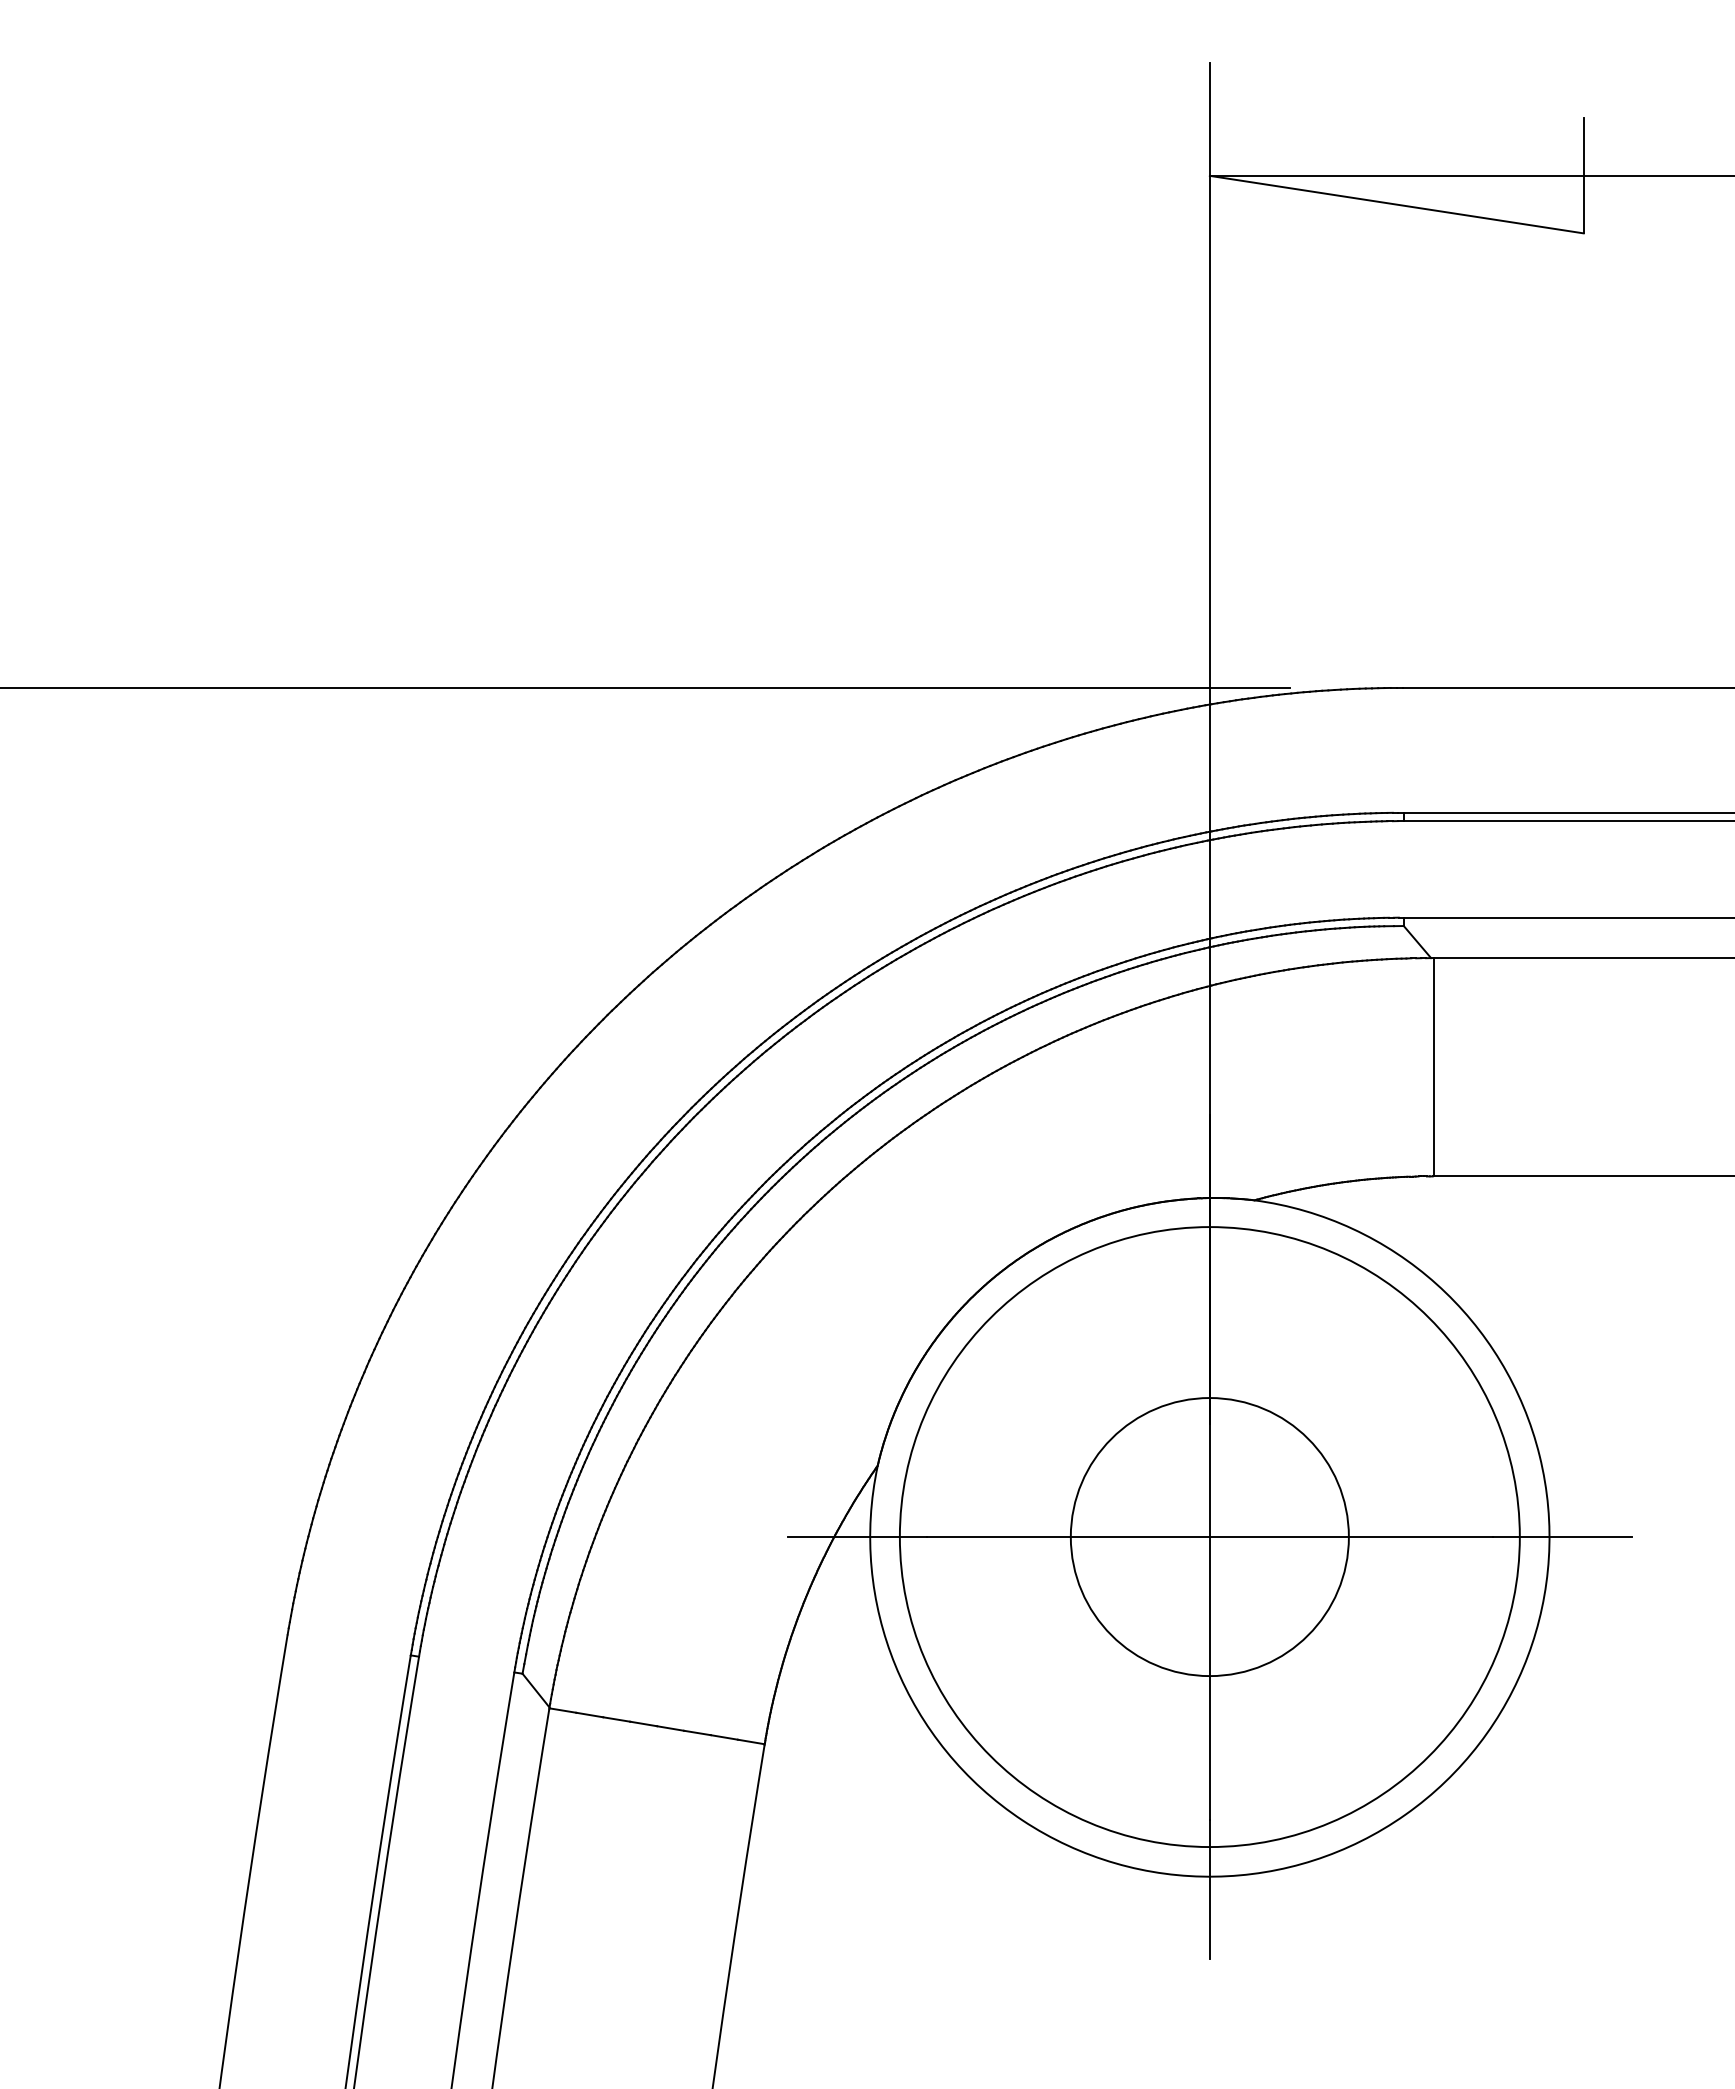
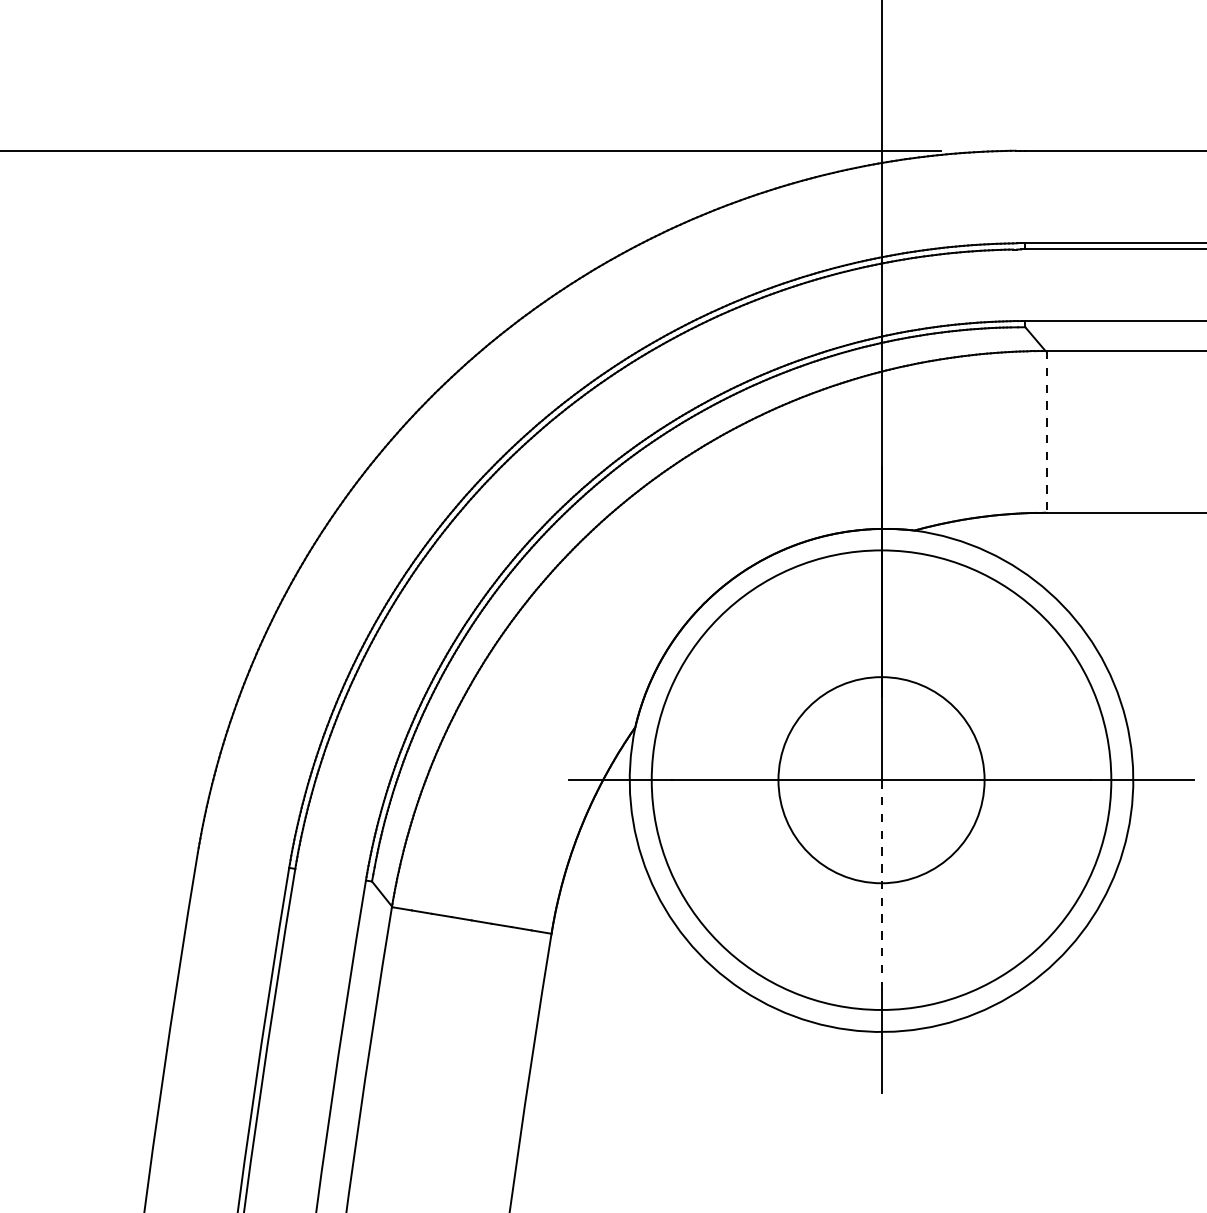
line: (1433, 1067) -> (1047, 432), solid -> dashed
line: (1209, 1678) -> (881, 885), solid -> dashed

